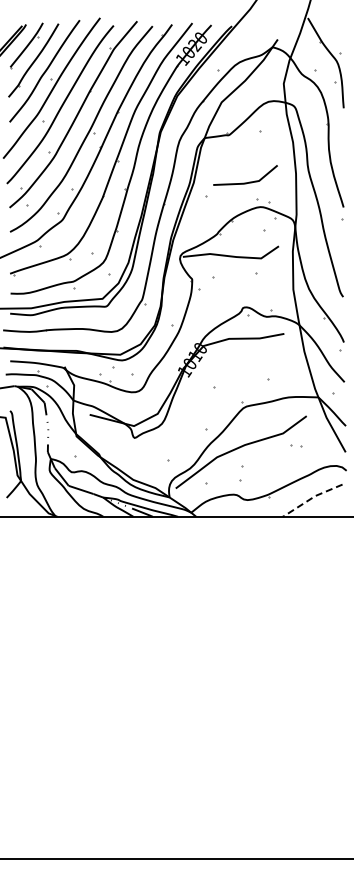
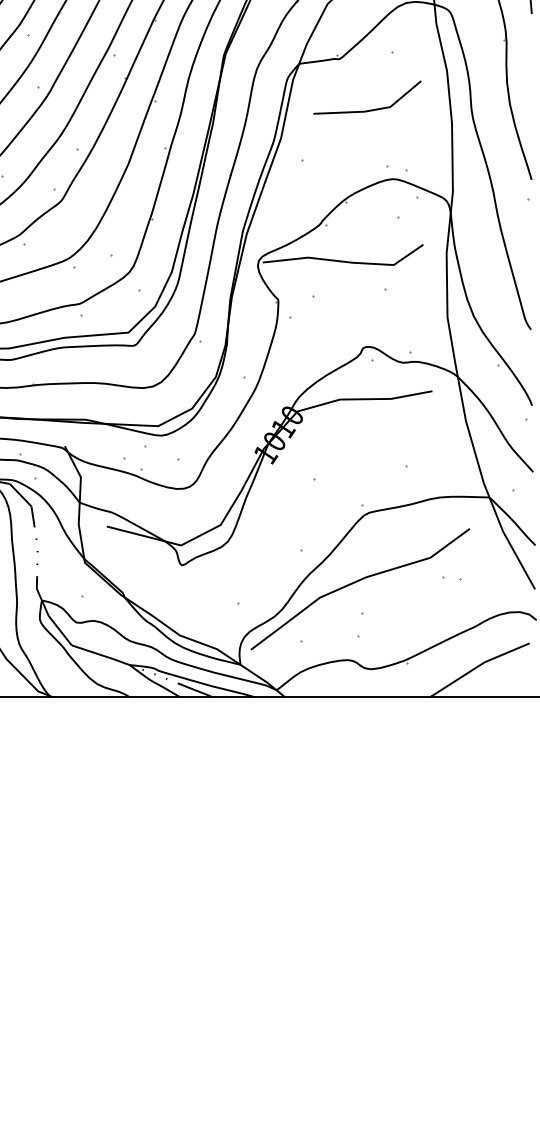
line: (245, 182) -> (367, 109), moved
line: (311, 498) -> (477, 666), dashed -> solid

